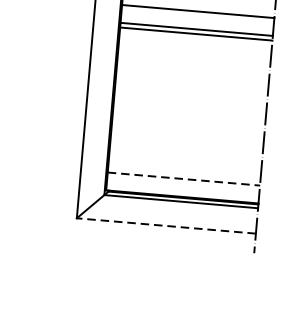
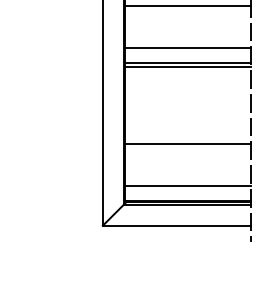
line: (187, 128) -> (187, 144), added
line: (183, 179) -> (187, 186), dashed -> solid
line: (166, 225) -> (176, 225), dashed -> solid

